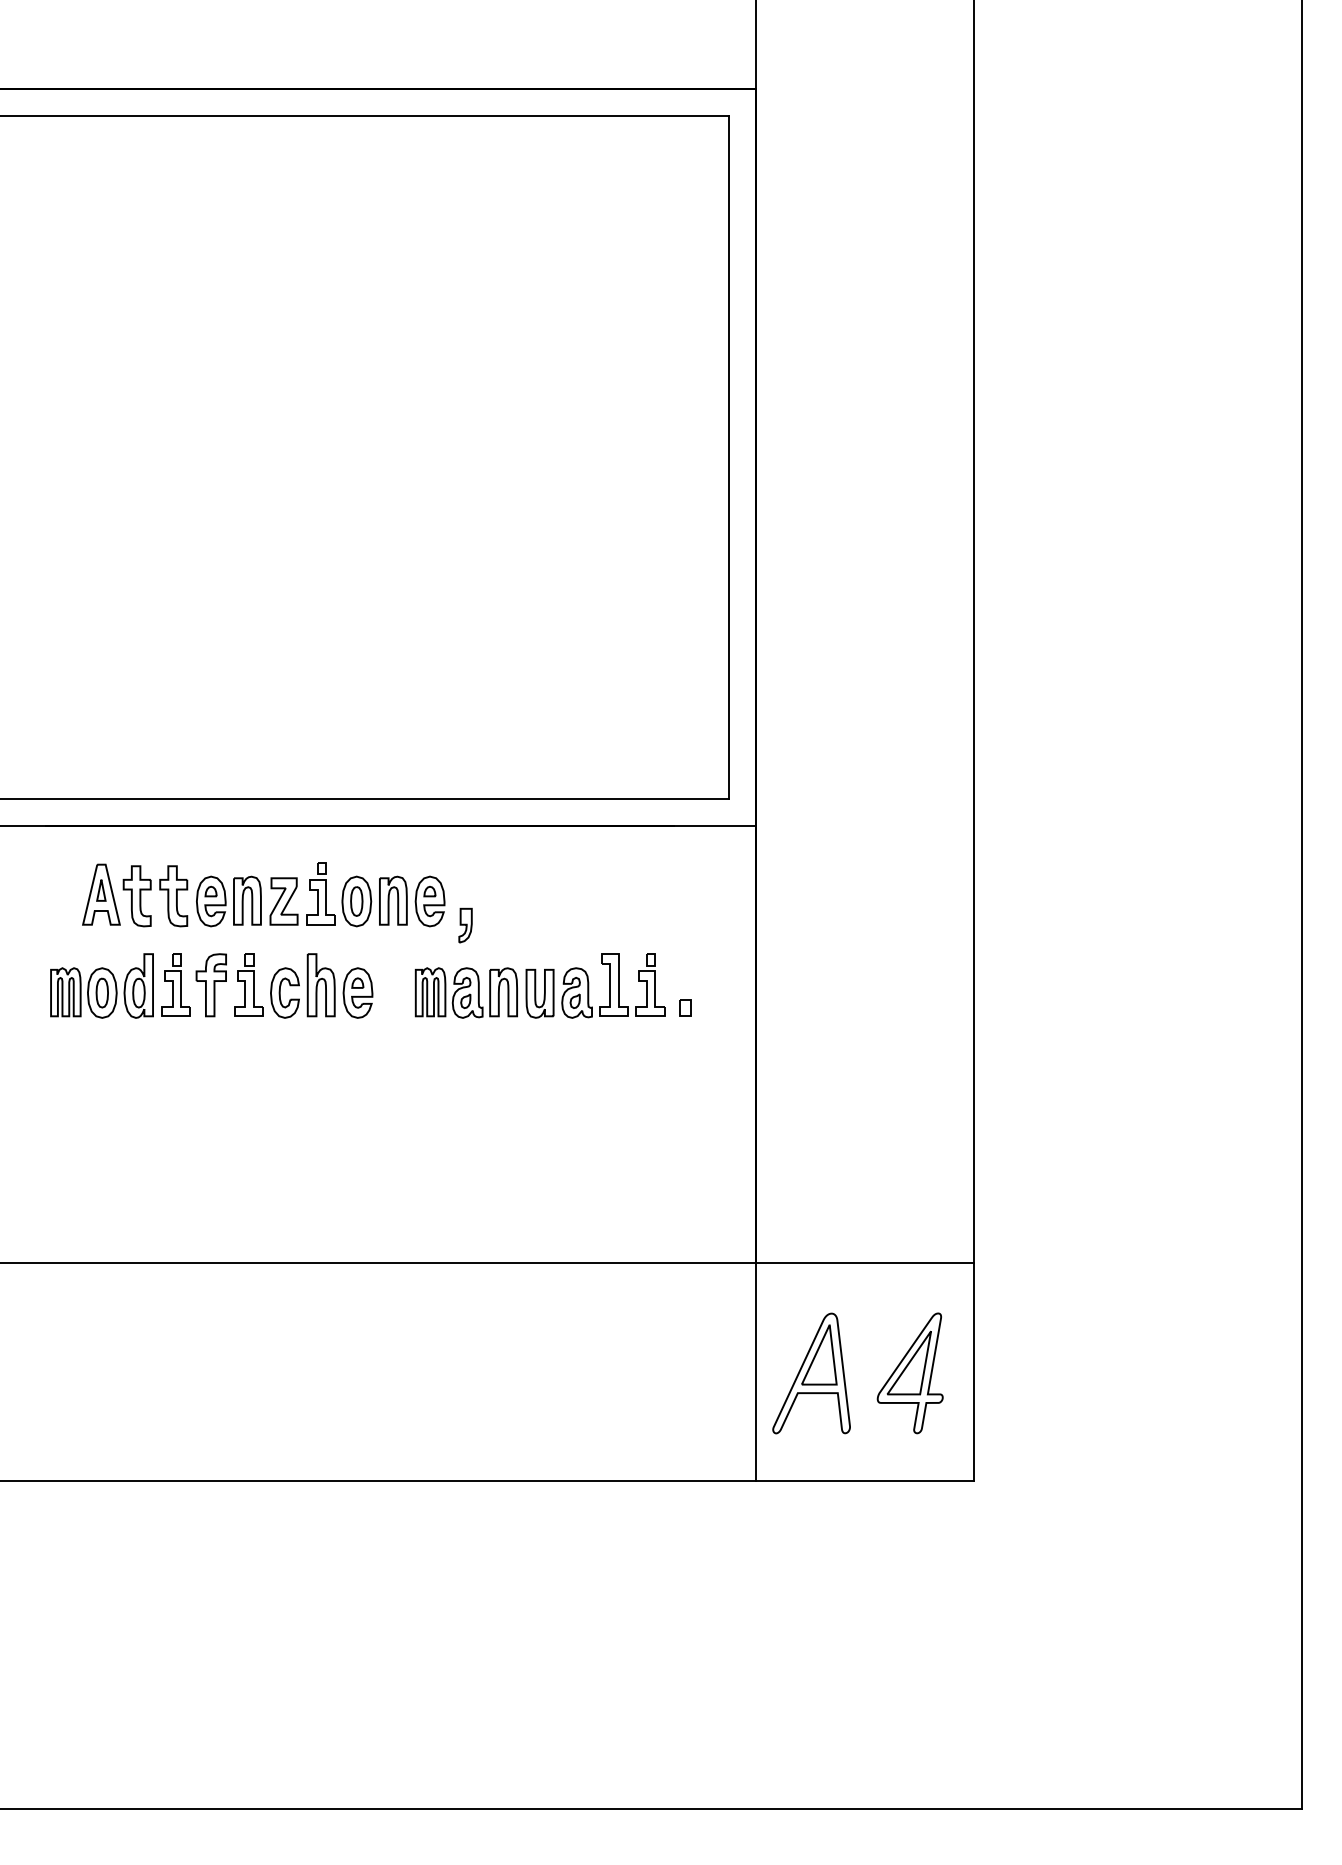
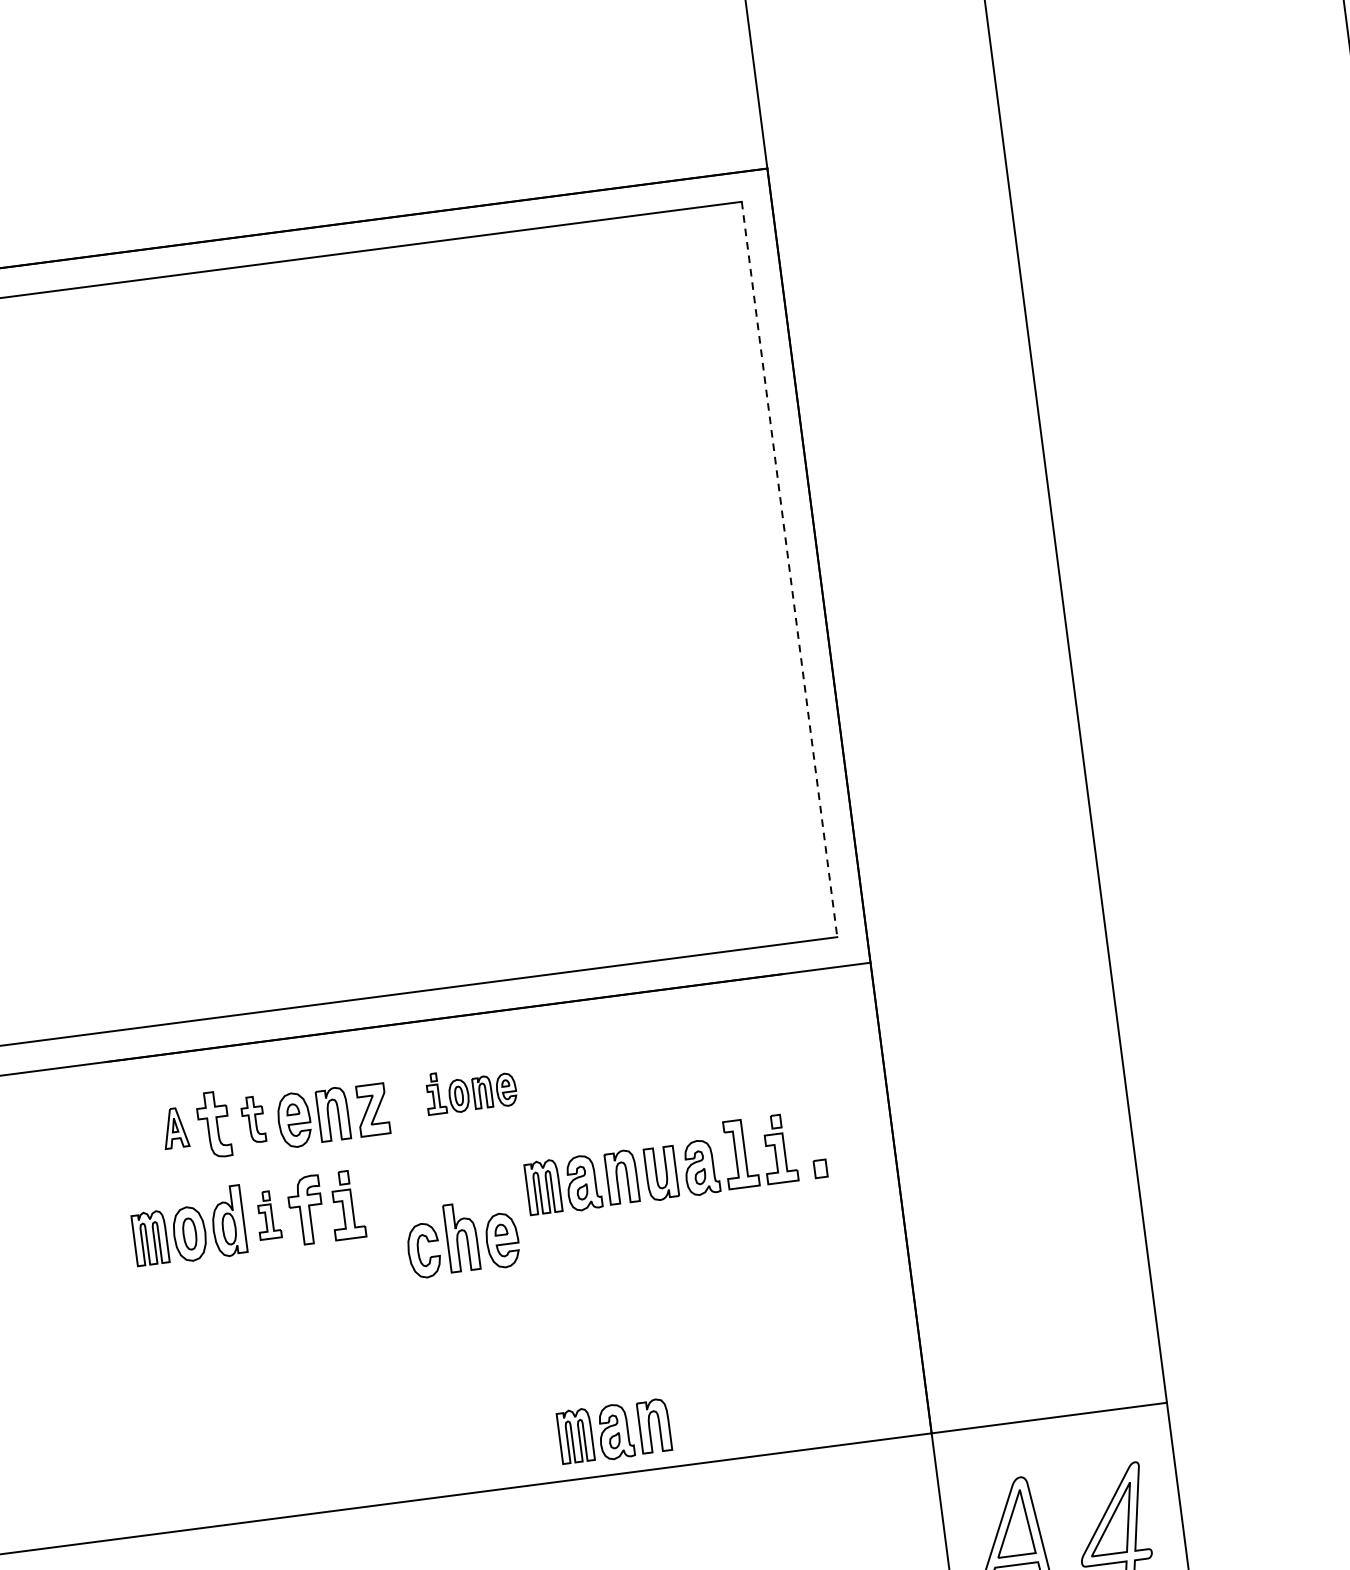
line: (728, 458) -> (789, 570), solid -> dashed
part: (101, 894) -> (175, 1127), size x0.6
part: (375, 894) -> (470, 1089), size x0.6
part: (173, 896) -> (253, 1120), size x0.7
part: (465, 925) -> (571, 1110), removed
part: (175, 984) -> (267, 1214), size x0.7
part: (321, 985) -> (462, 1237), moved
part: (465, 1223) -> (613, 1431), added

